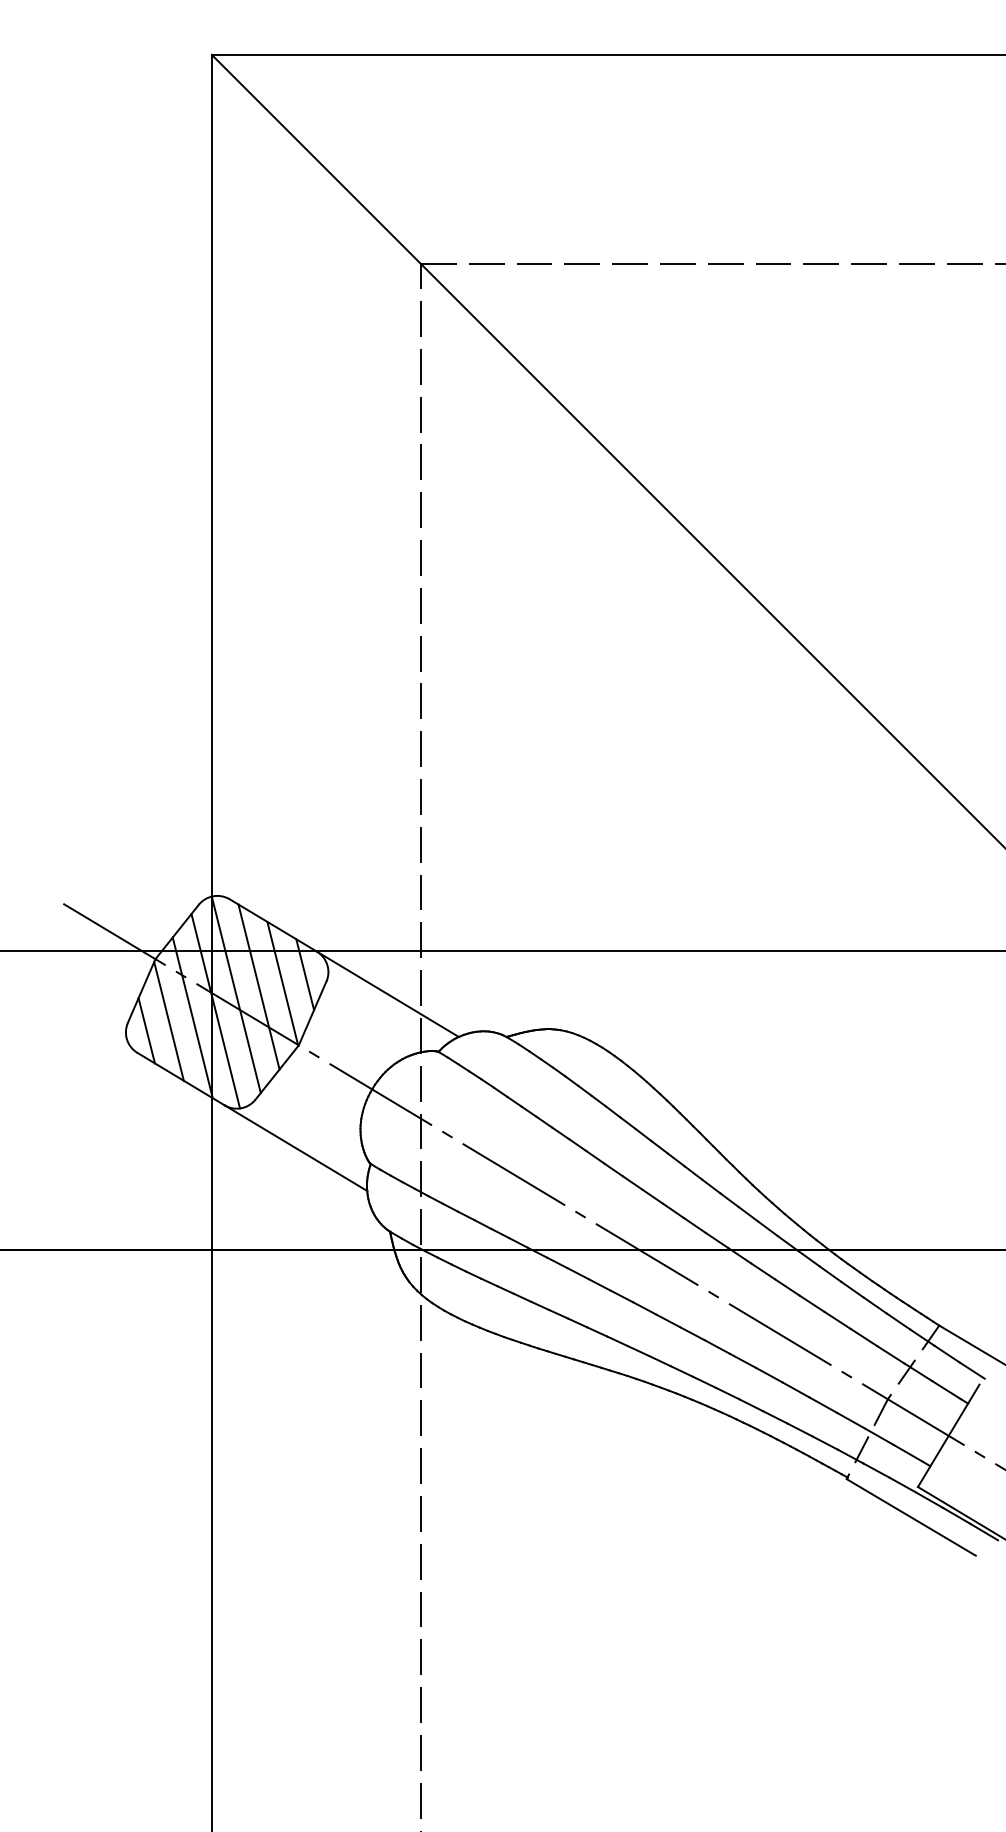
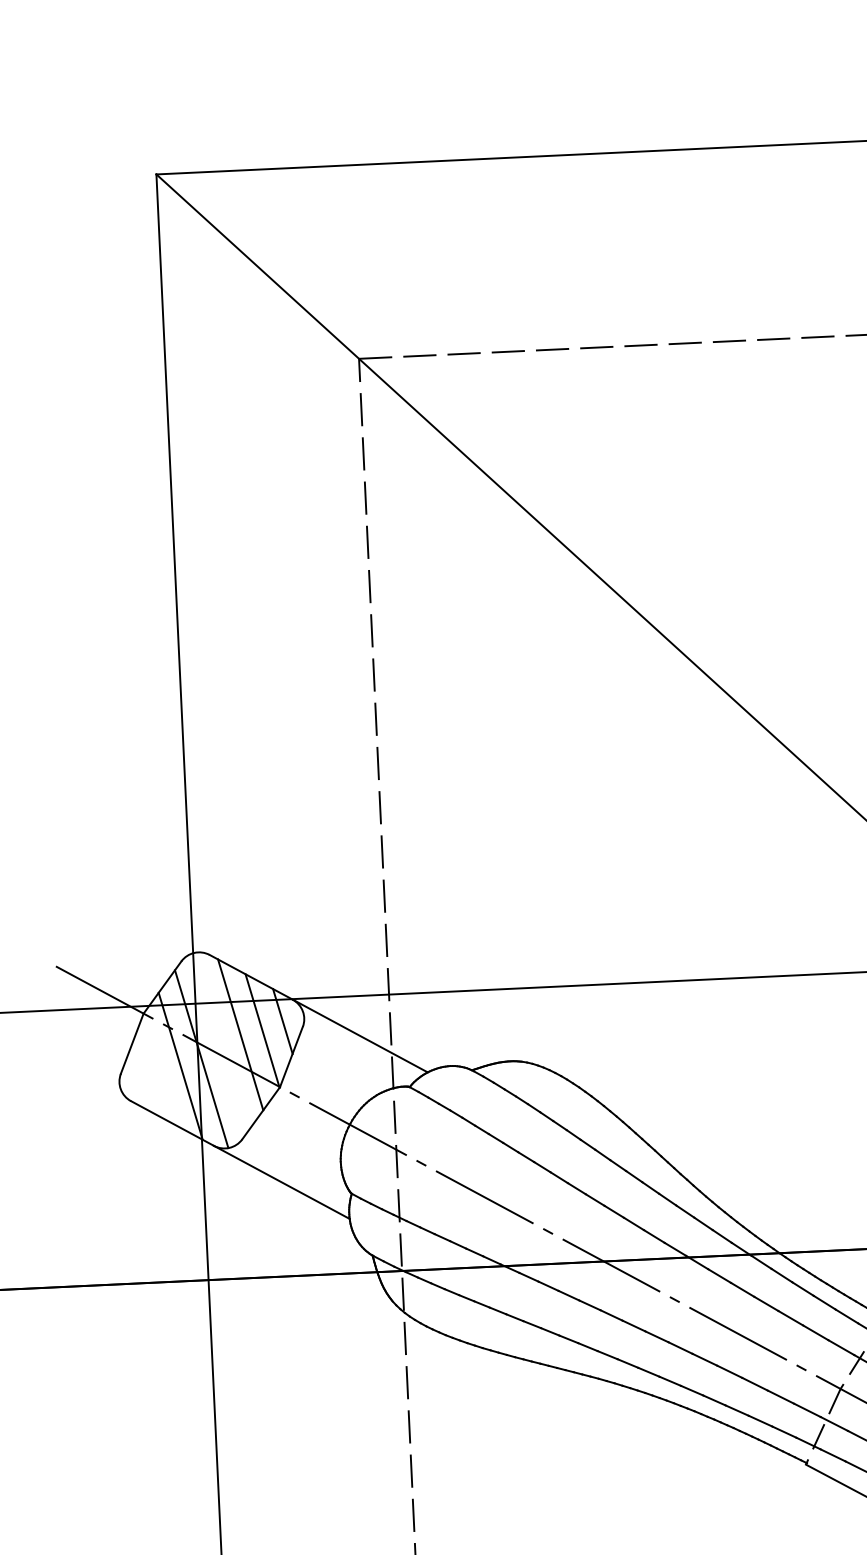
line: (235, 994) -> (219, 1042), removed
line: (168, 1021) -> (158, 1070), removed
line: (146, 1030) -> (138, 1080), removed

